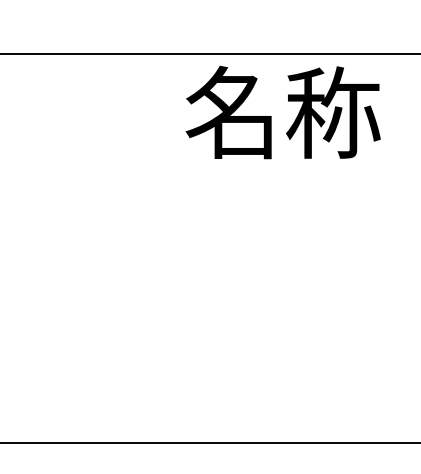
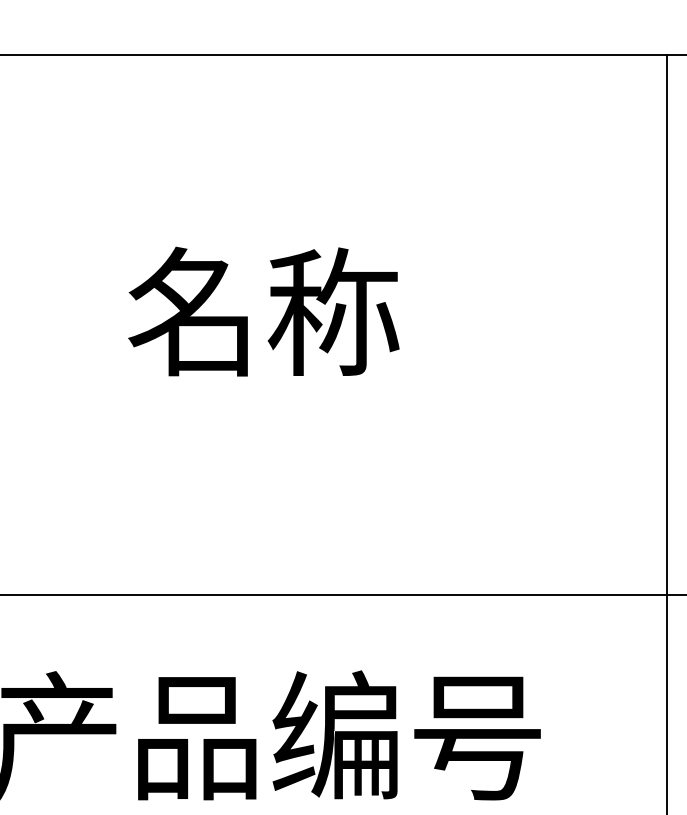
text: (282, 112) -> (263, 311), moved

